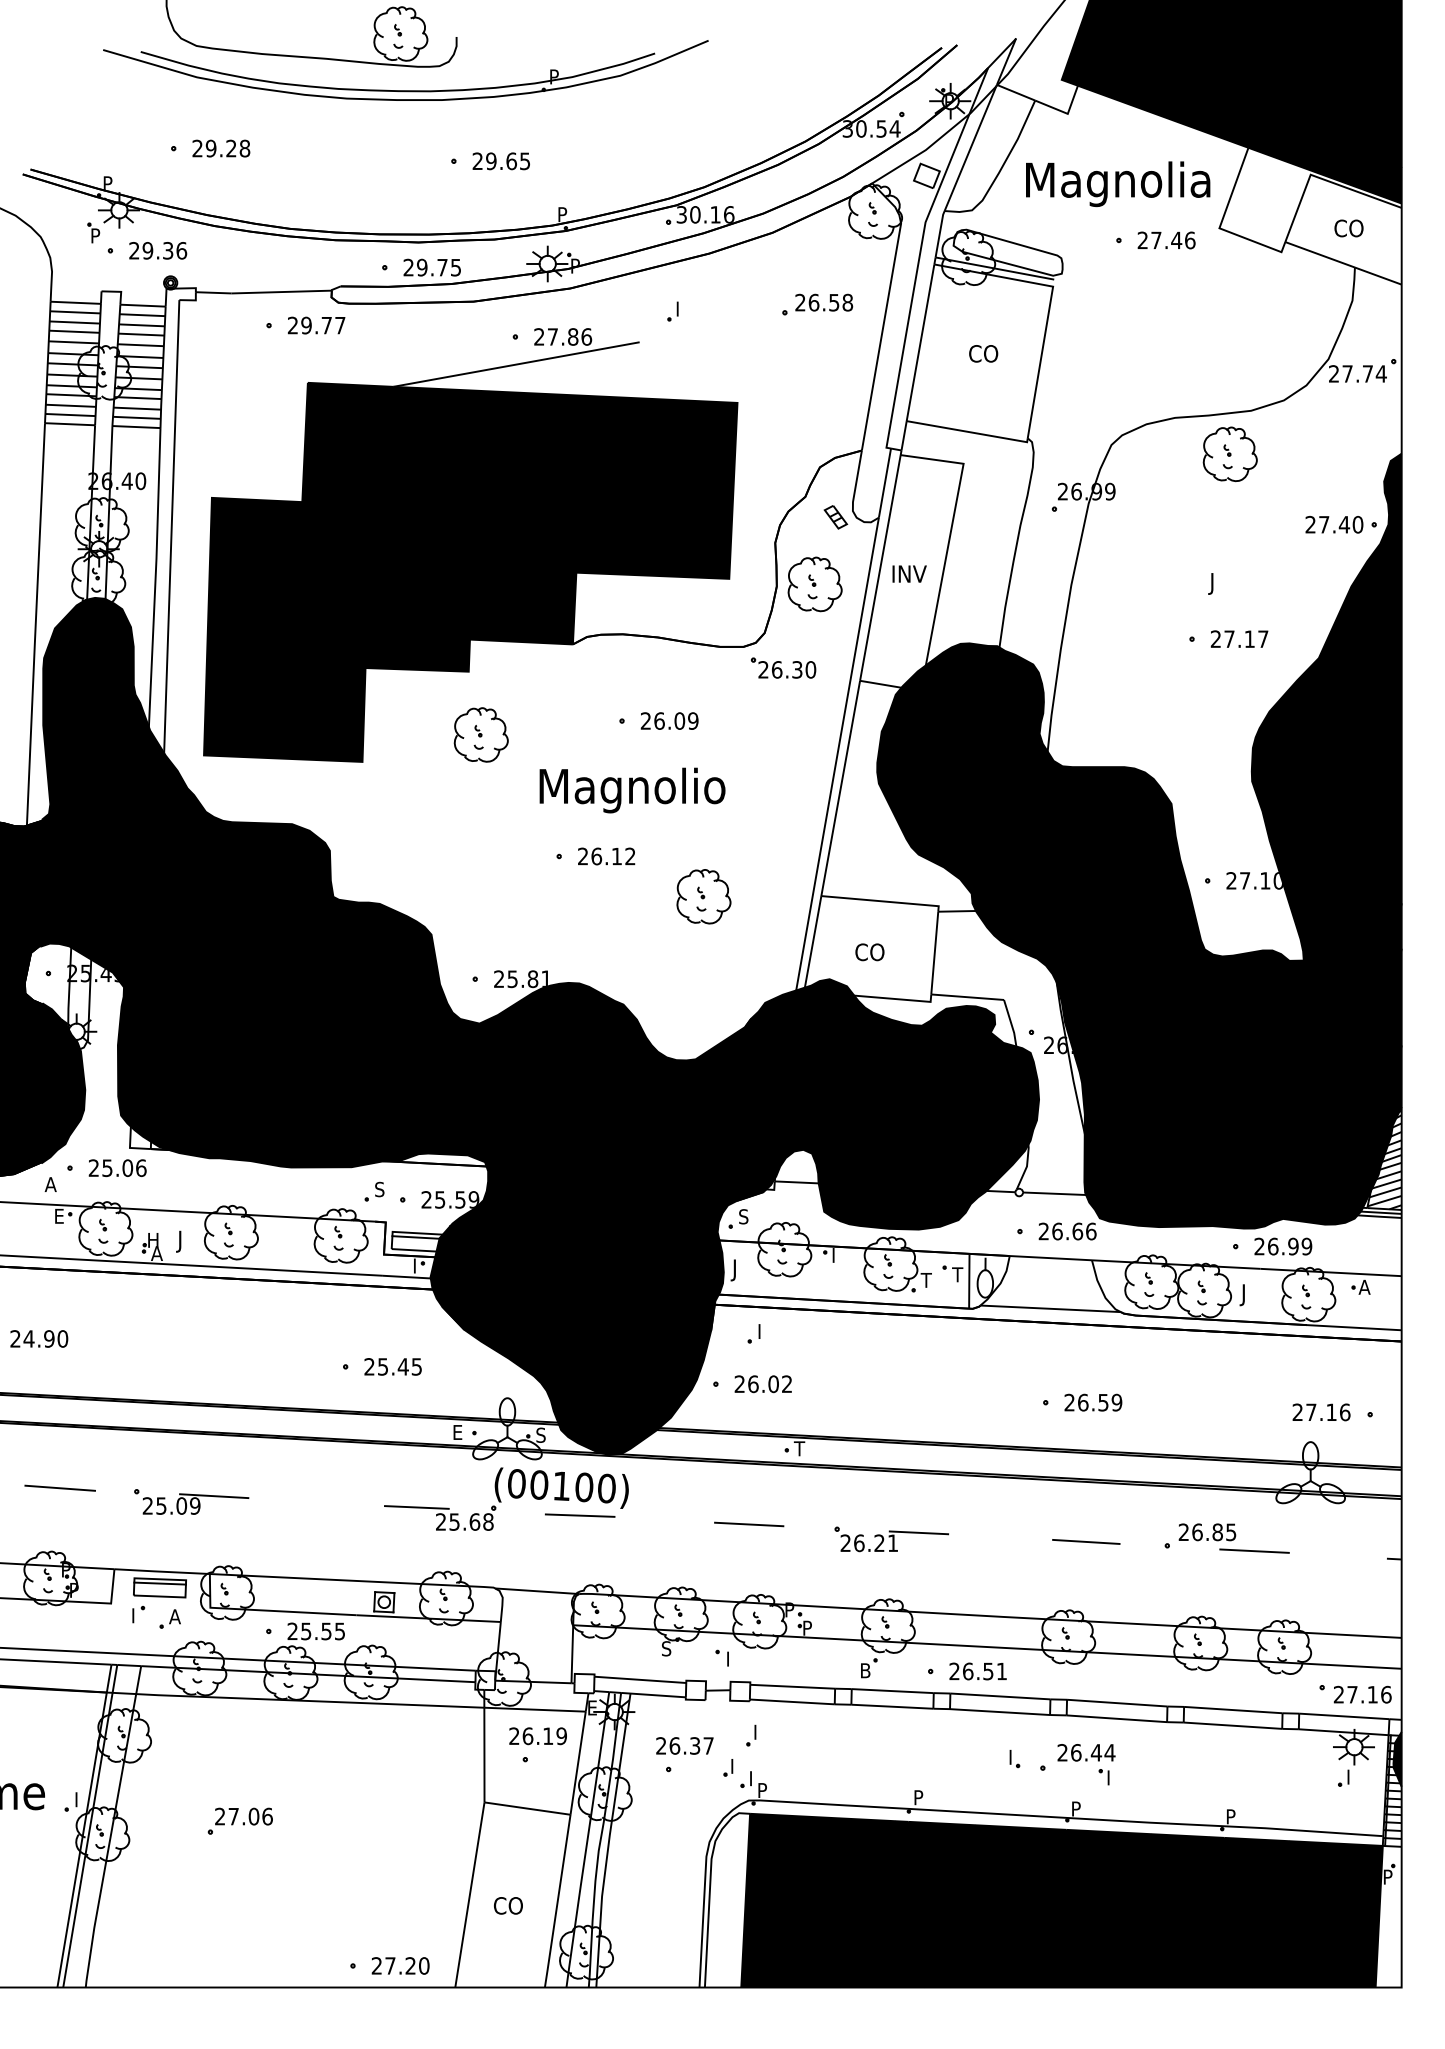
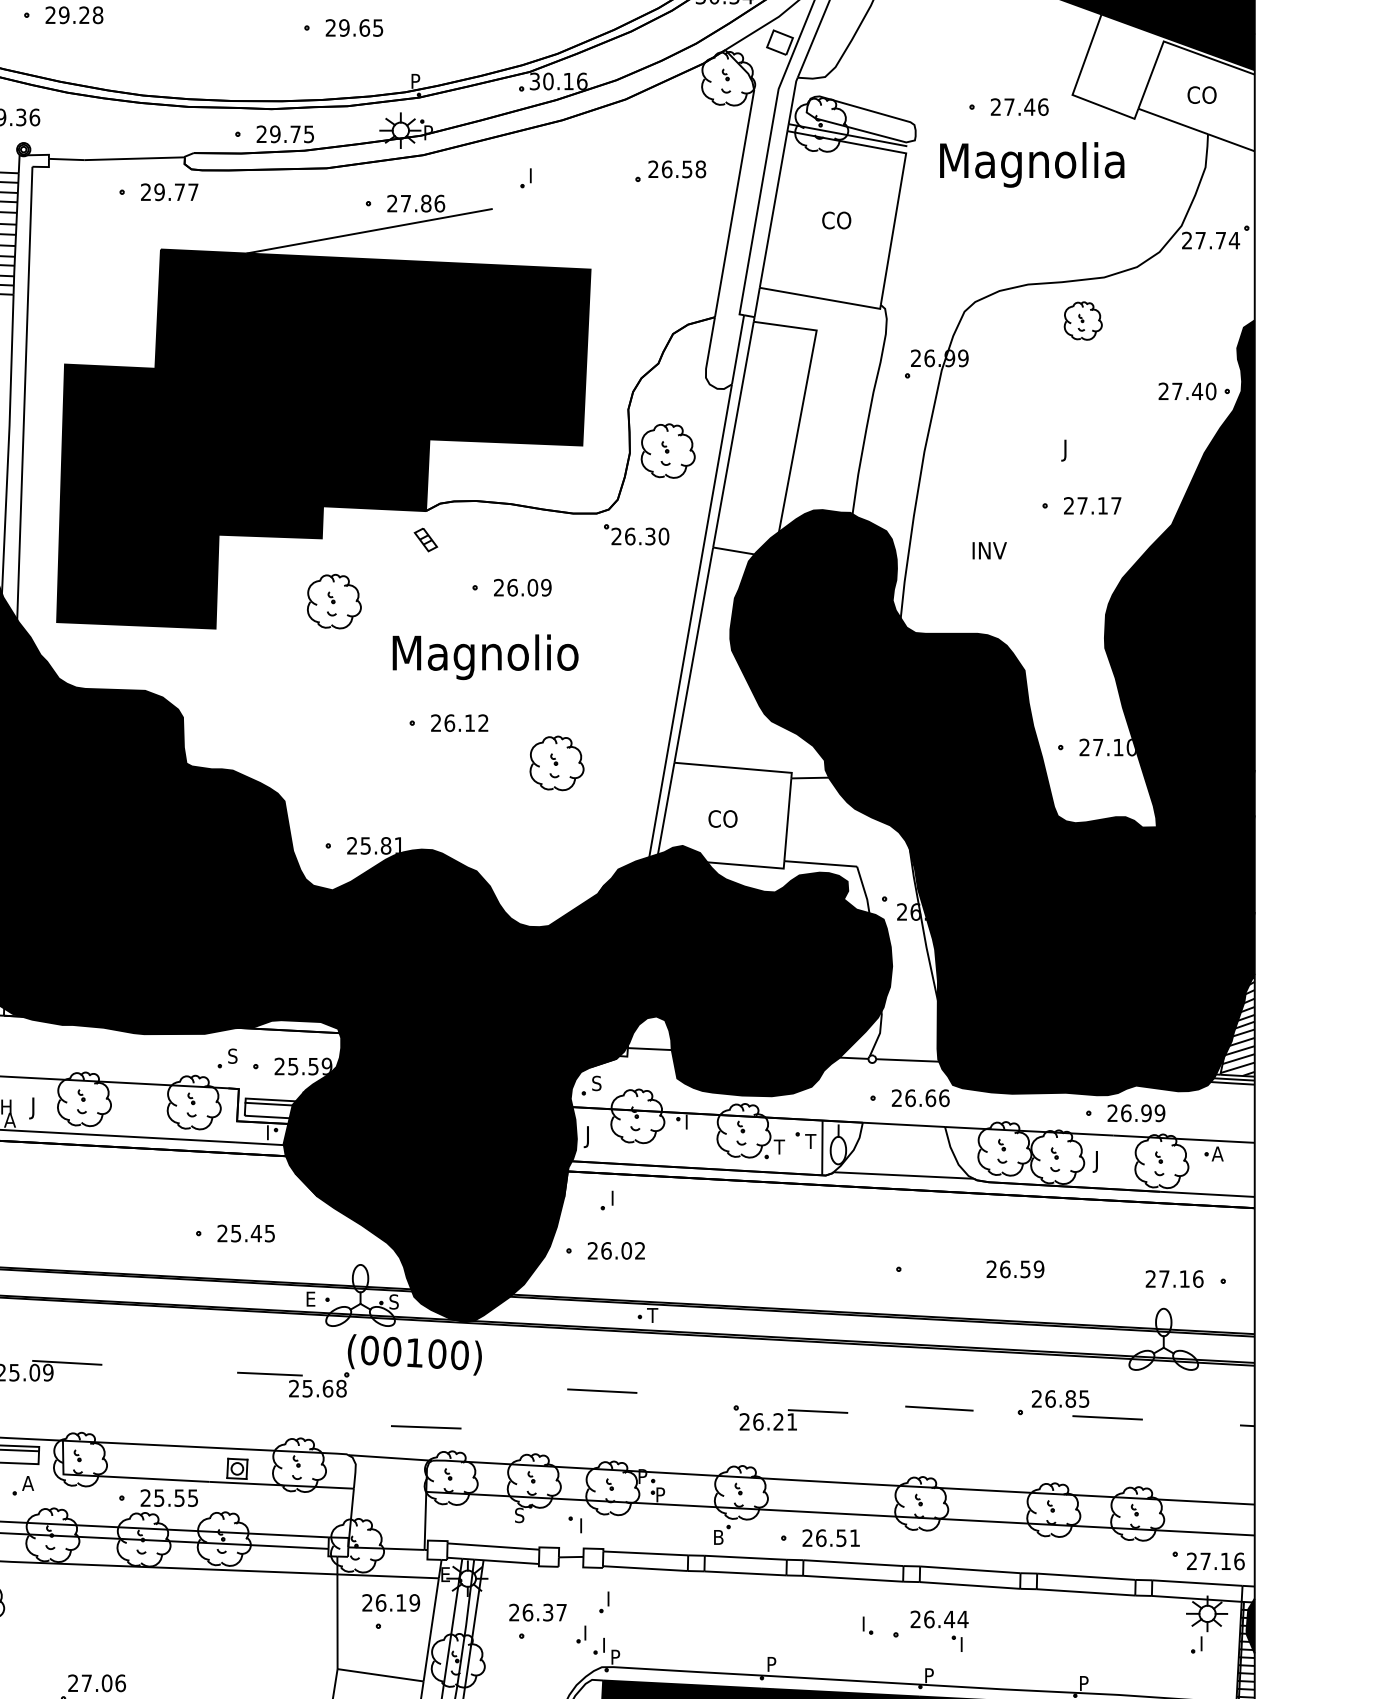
text: (1118, 184) -> (1032, 165), moved
part: (1229, 454) -> (1082, 321), size x0.7
part: (835, 517) -> (425, 540), moved
text: (909, 573) -> (989, 550), moved
text: (1093, 1402) -> (1015, 1269), moved
line: (580, 1515) -> (426, 1427), moved
part: (891, 1539) -> (790, 1418), moved

